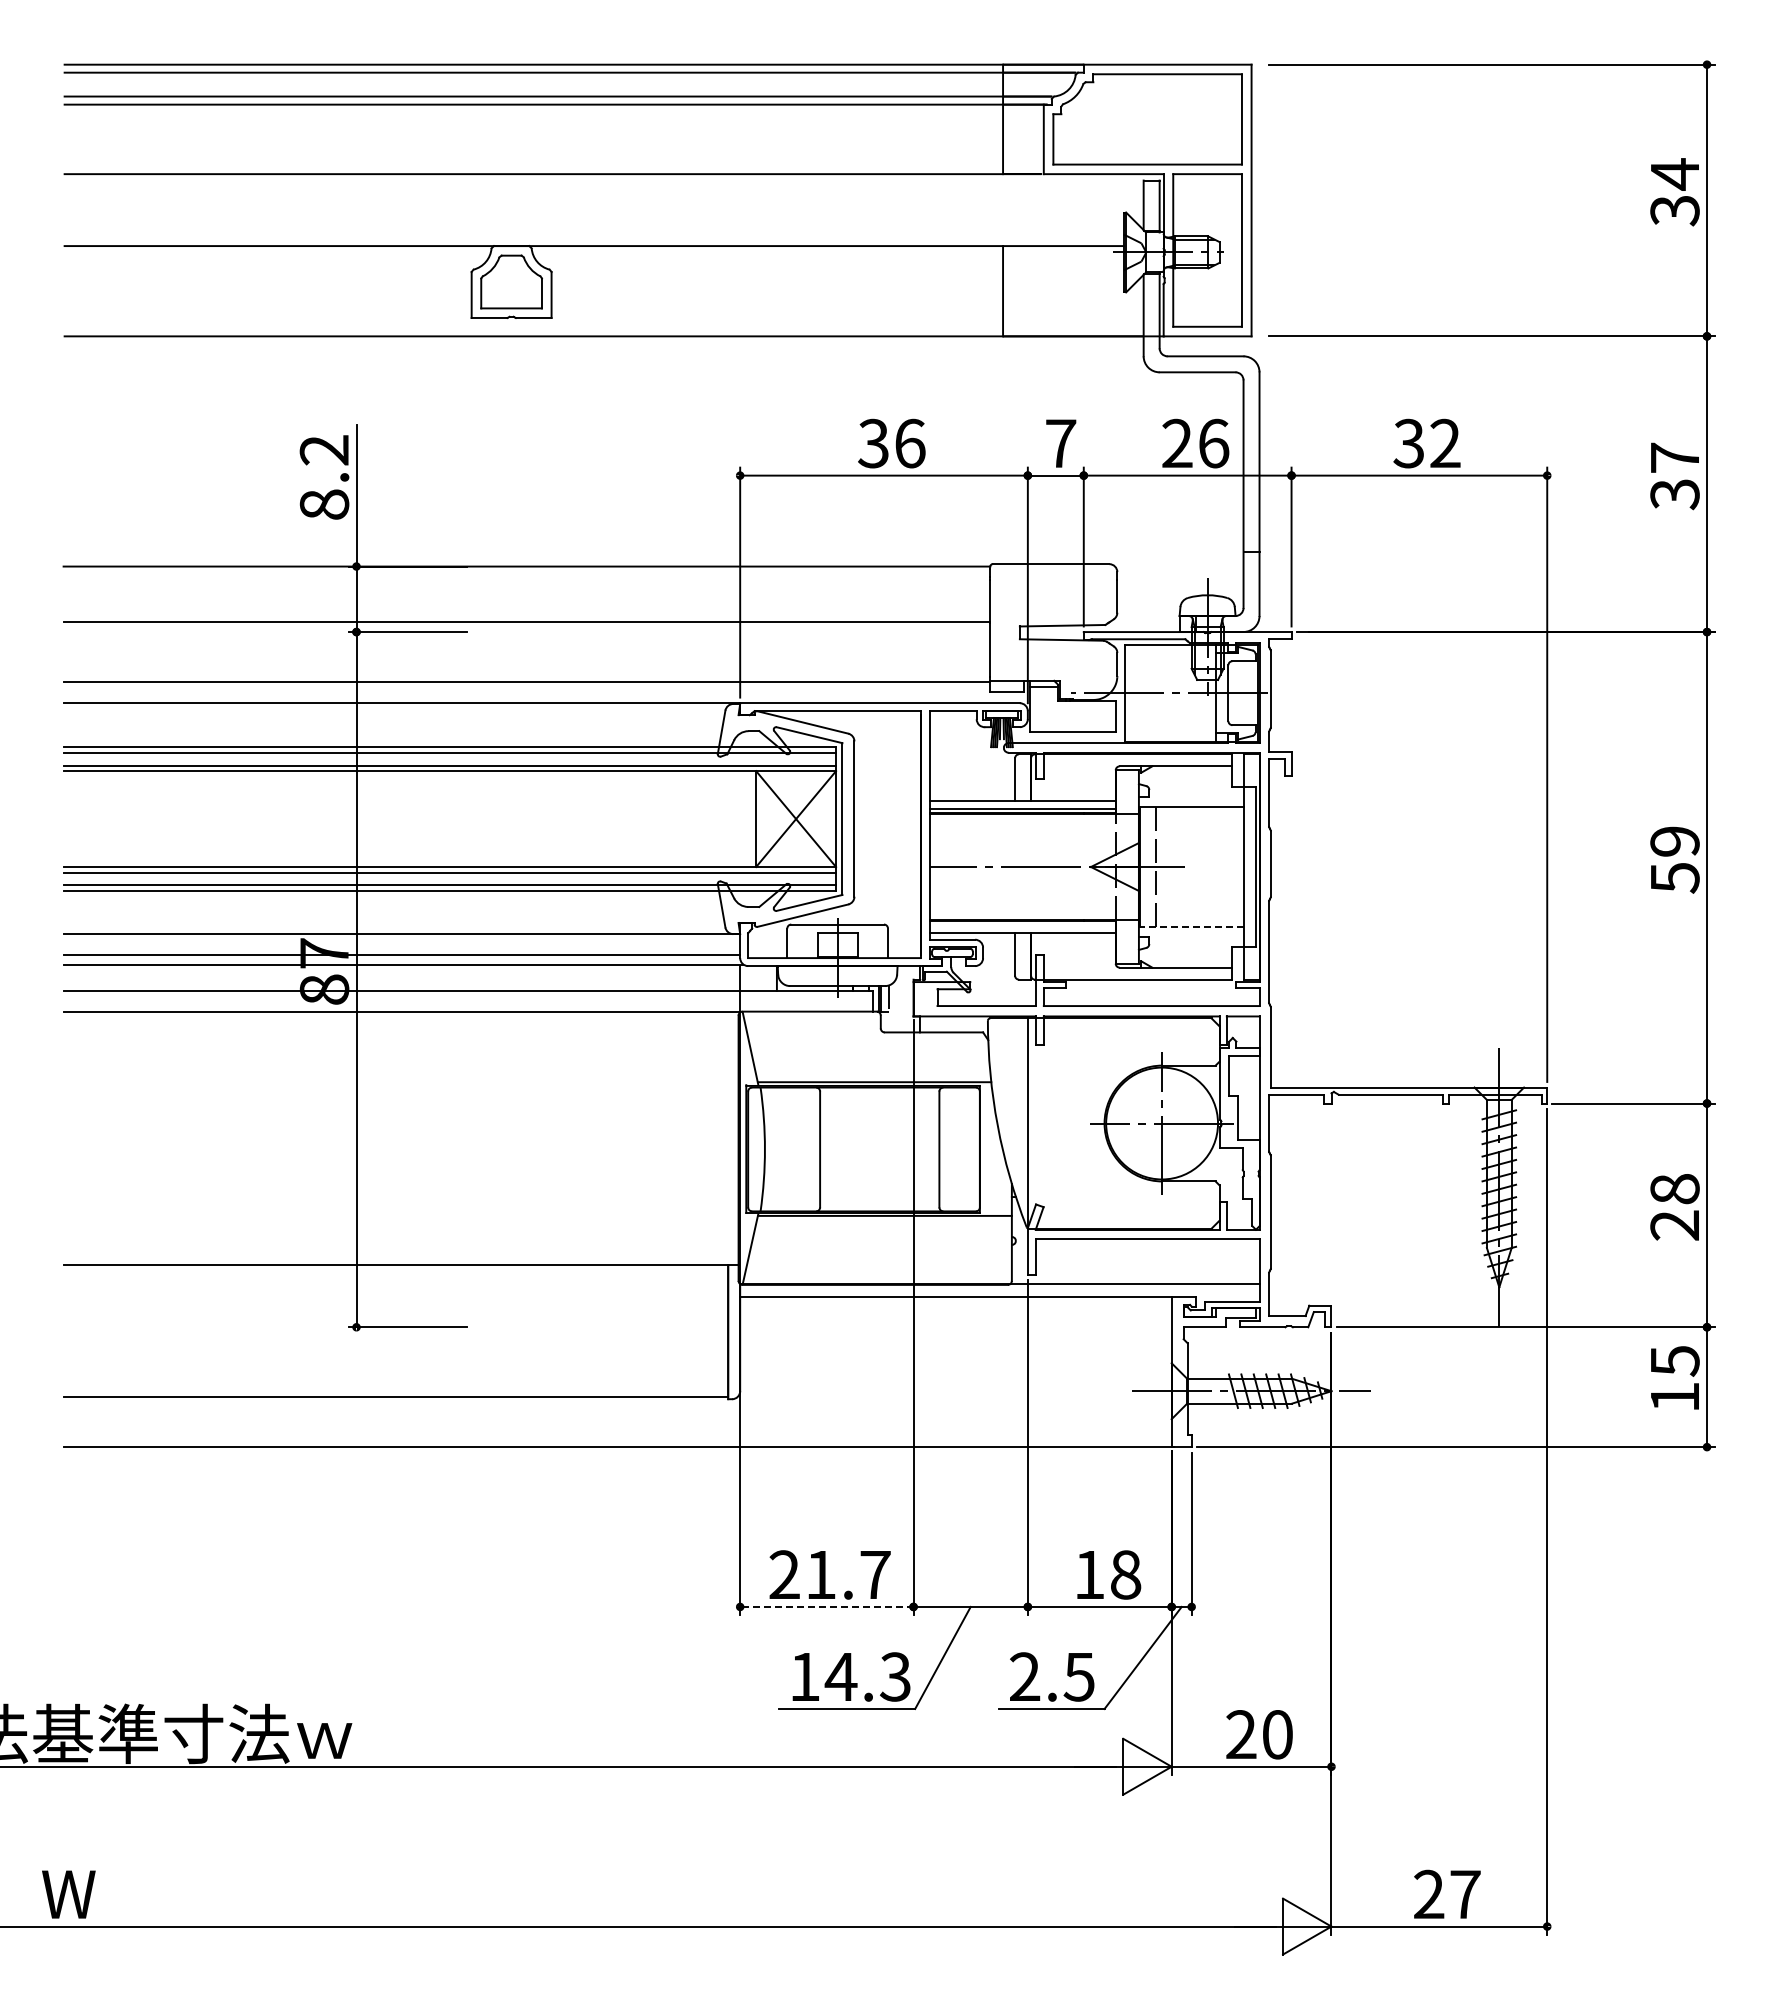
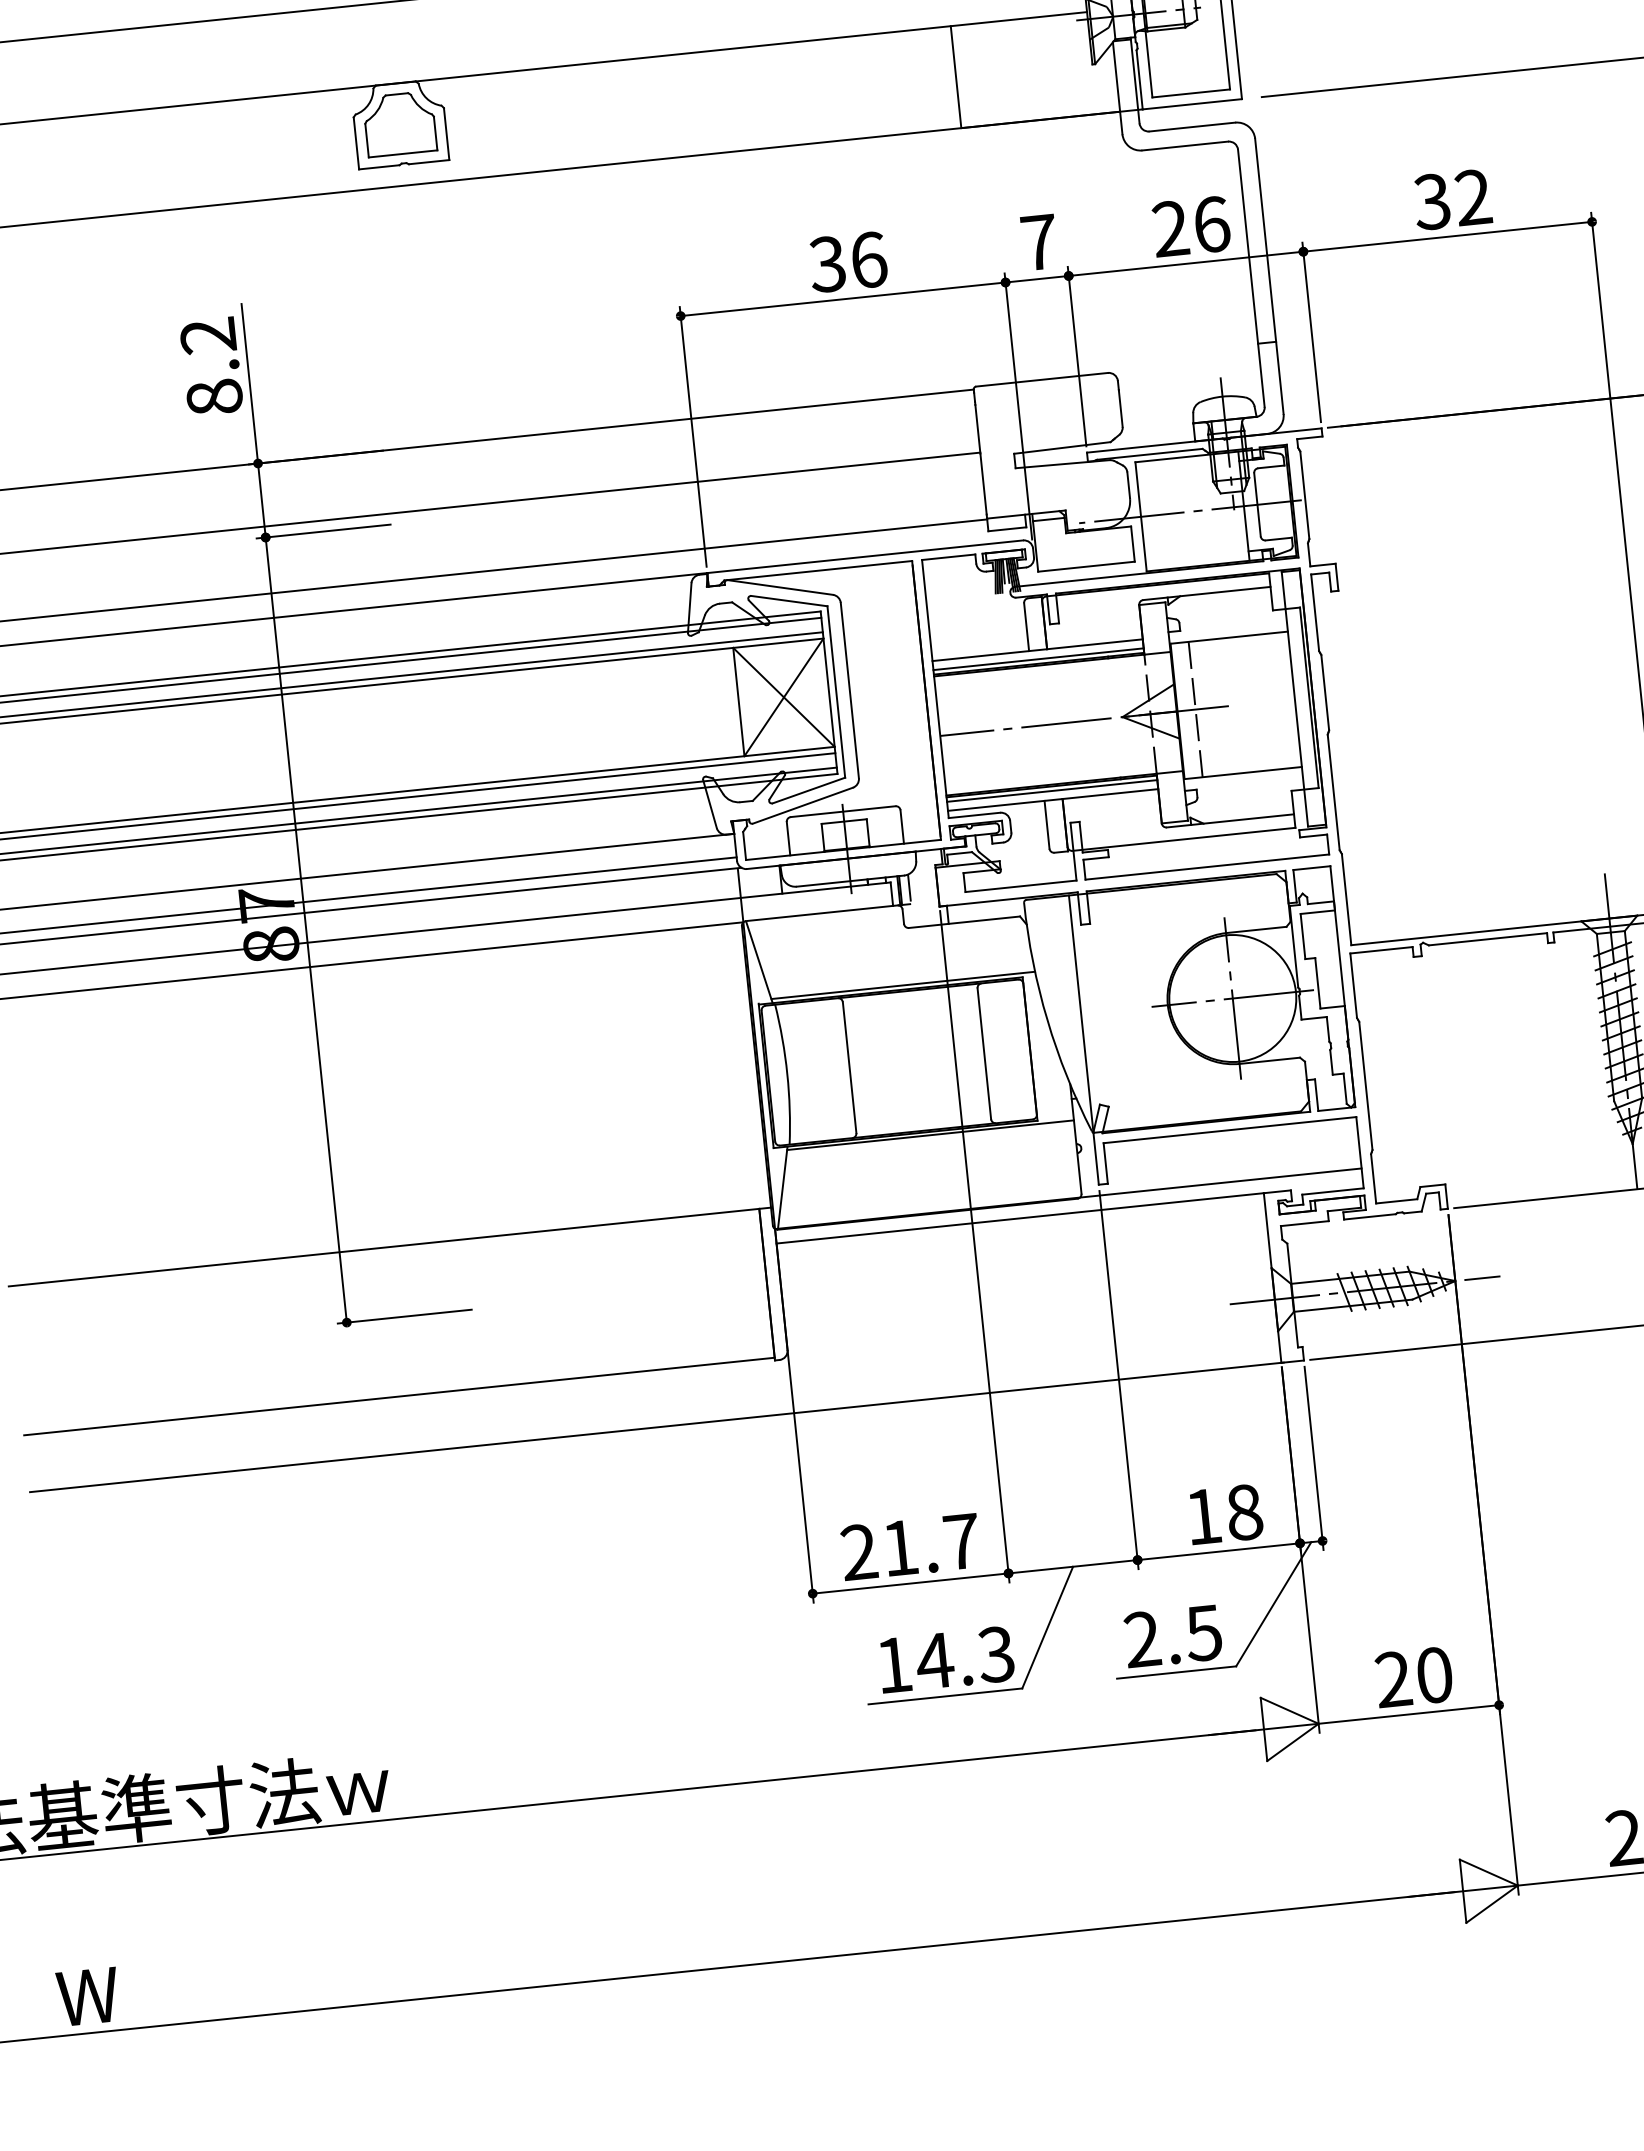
line: (1022, 925) -> (1052, 791), added
line: (1191, 926) -> (1243, 772), dashed -> solid
line: (826, 1606) -> (910, 1583), dashed -> solid

